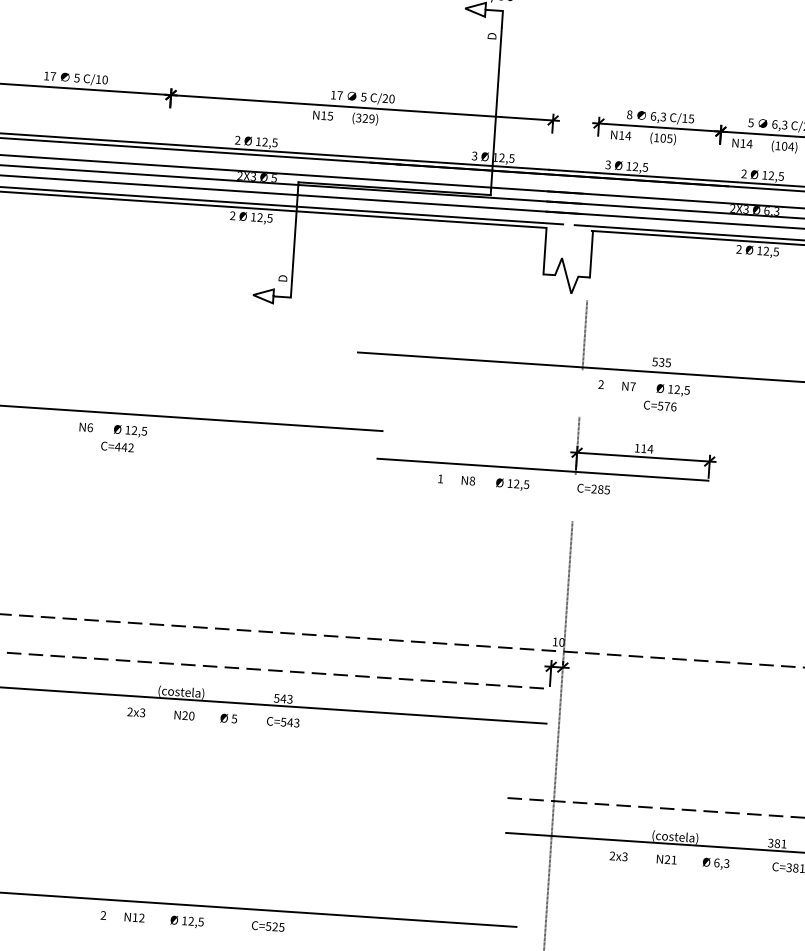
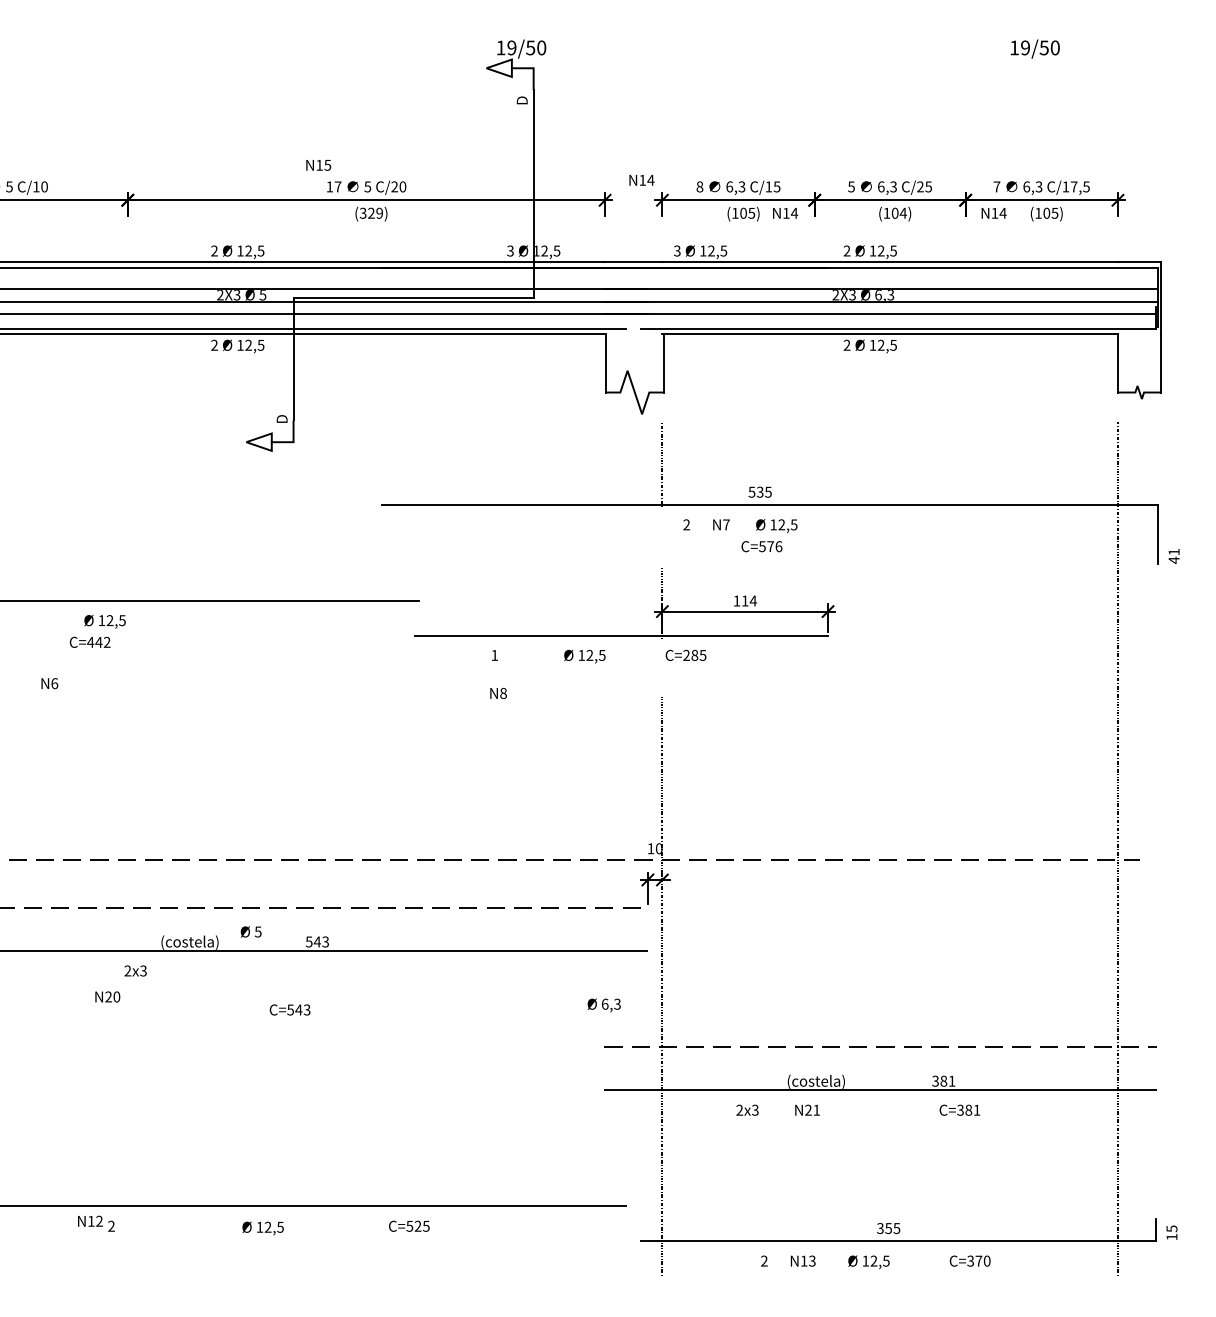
text: (323, 115) -> (318, 165), moved
text: (620, 135) -> (641, 180), moved
text: (742, 143) -> (785, 213), moved
text: (86, 427) -> (49, 683), moved
text: (468, 480) -> (498, 693), moved
text: (184, 715) -> (107, 996), moved
text: (228, 718) -> (250, 931), moved
text: (282, 721) -> (289, 1009), moved
text: (715, 863) -> (603, 1005), moved
text: (134, 916) -> (90, 1220), moved
text: (186, 921) -> (262, 1228), moved
text: (268, 925) -> (409, 1225), moved

